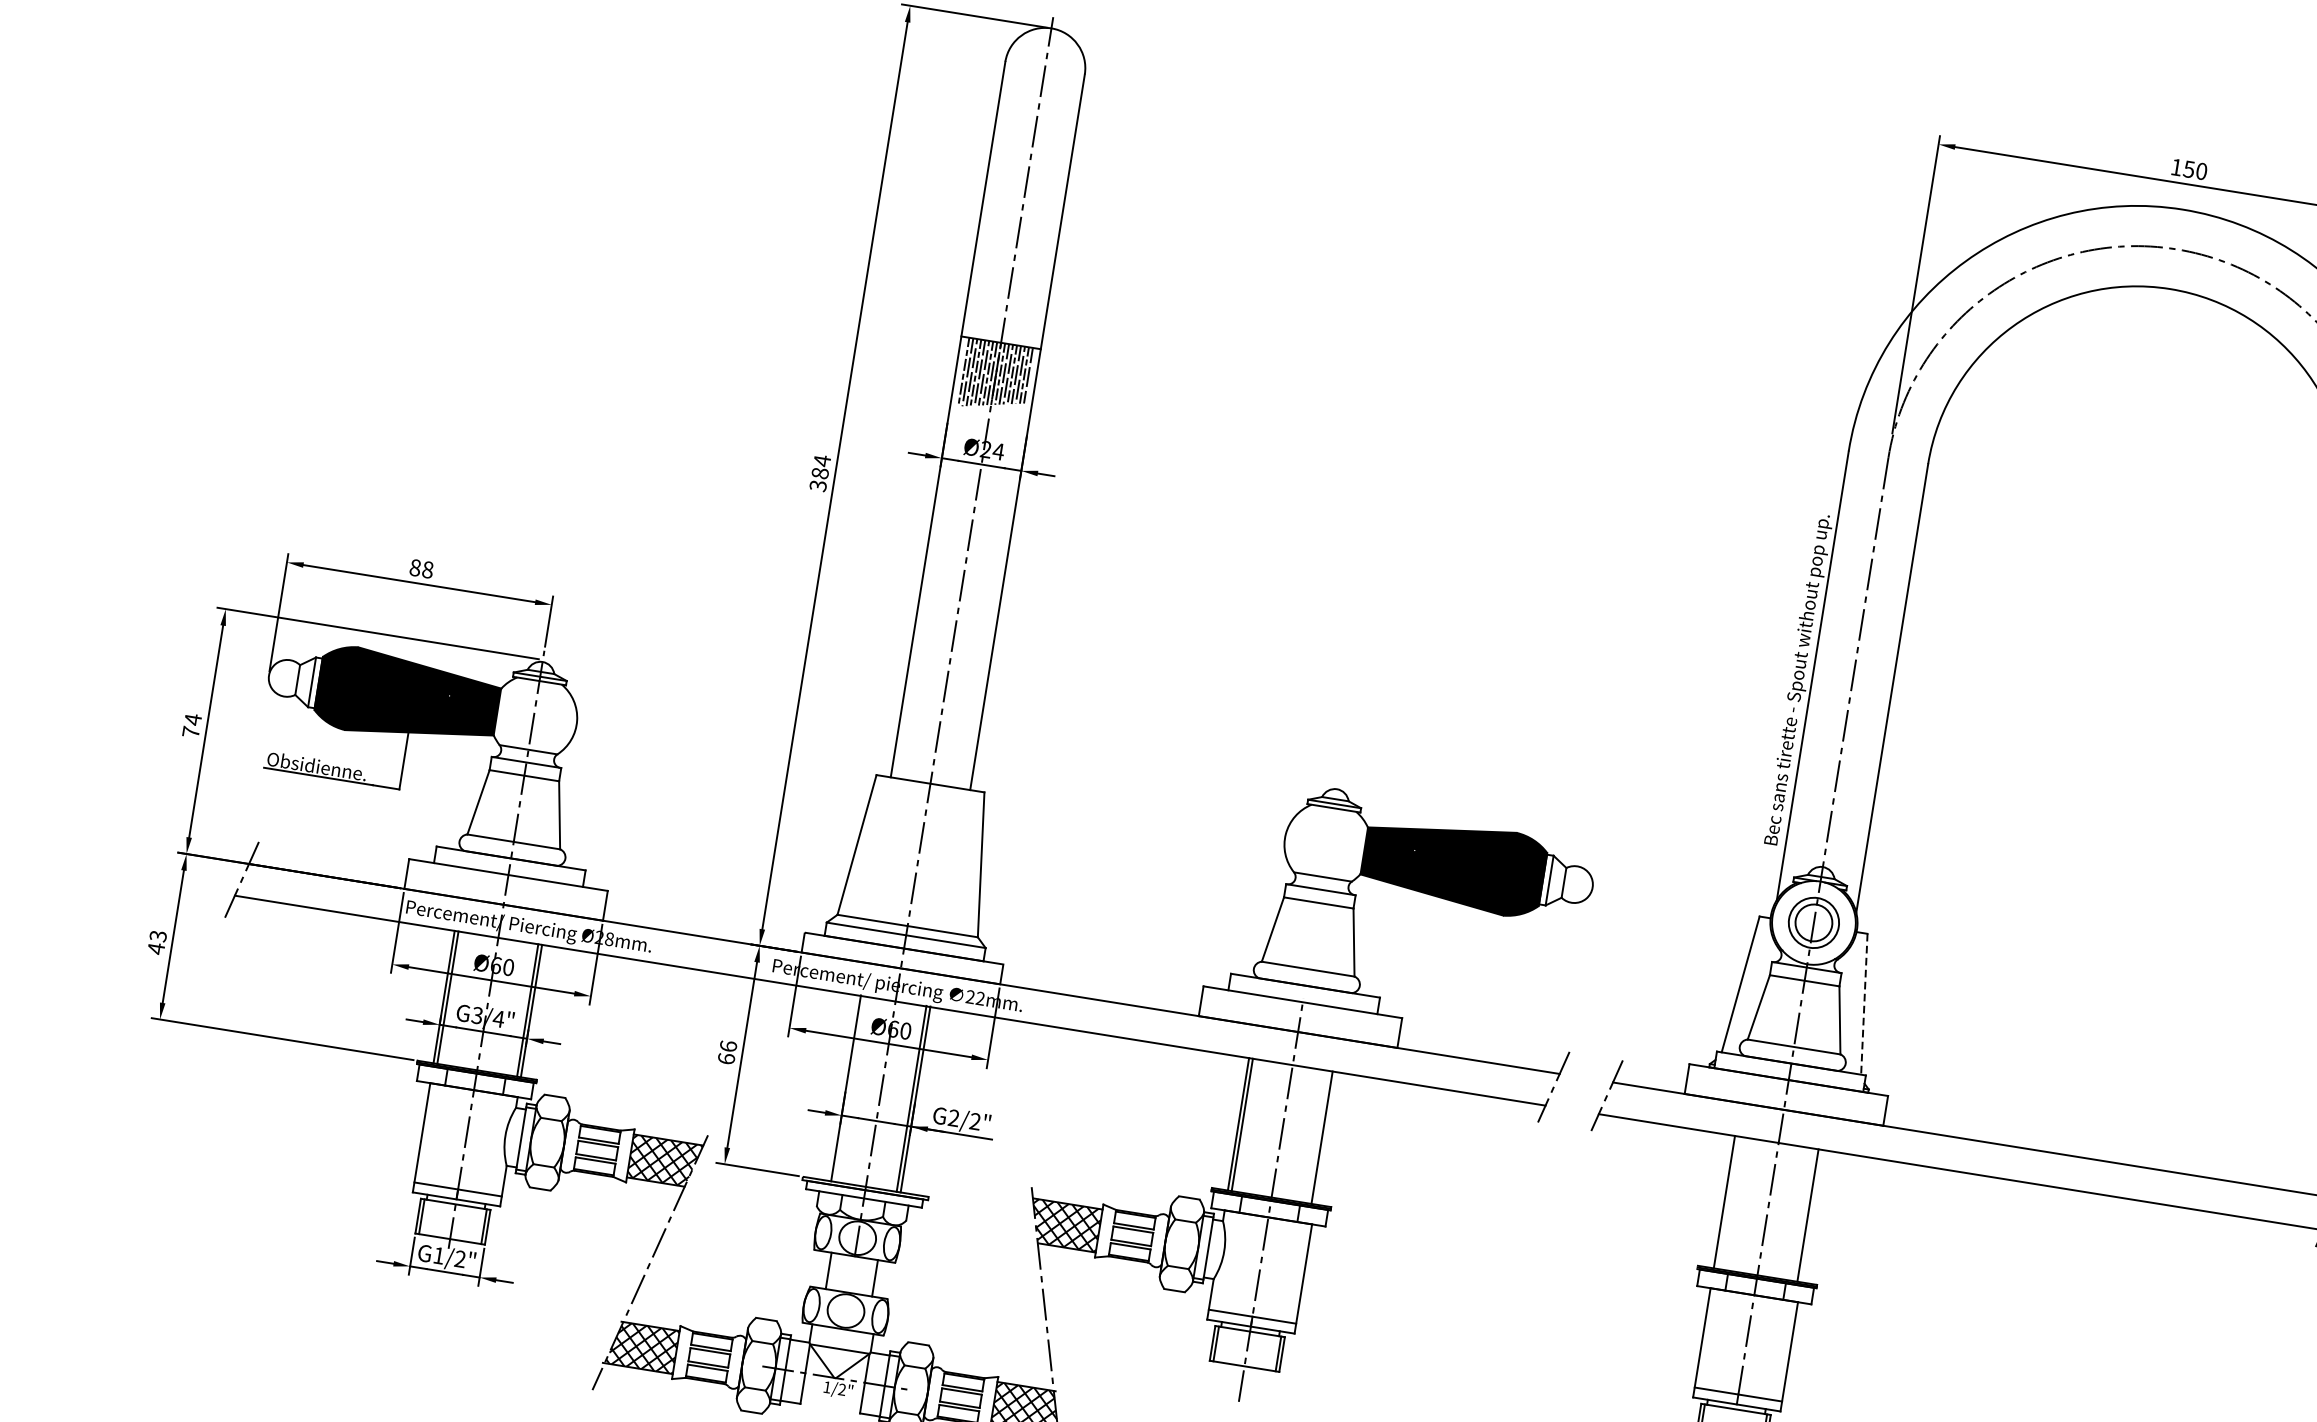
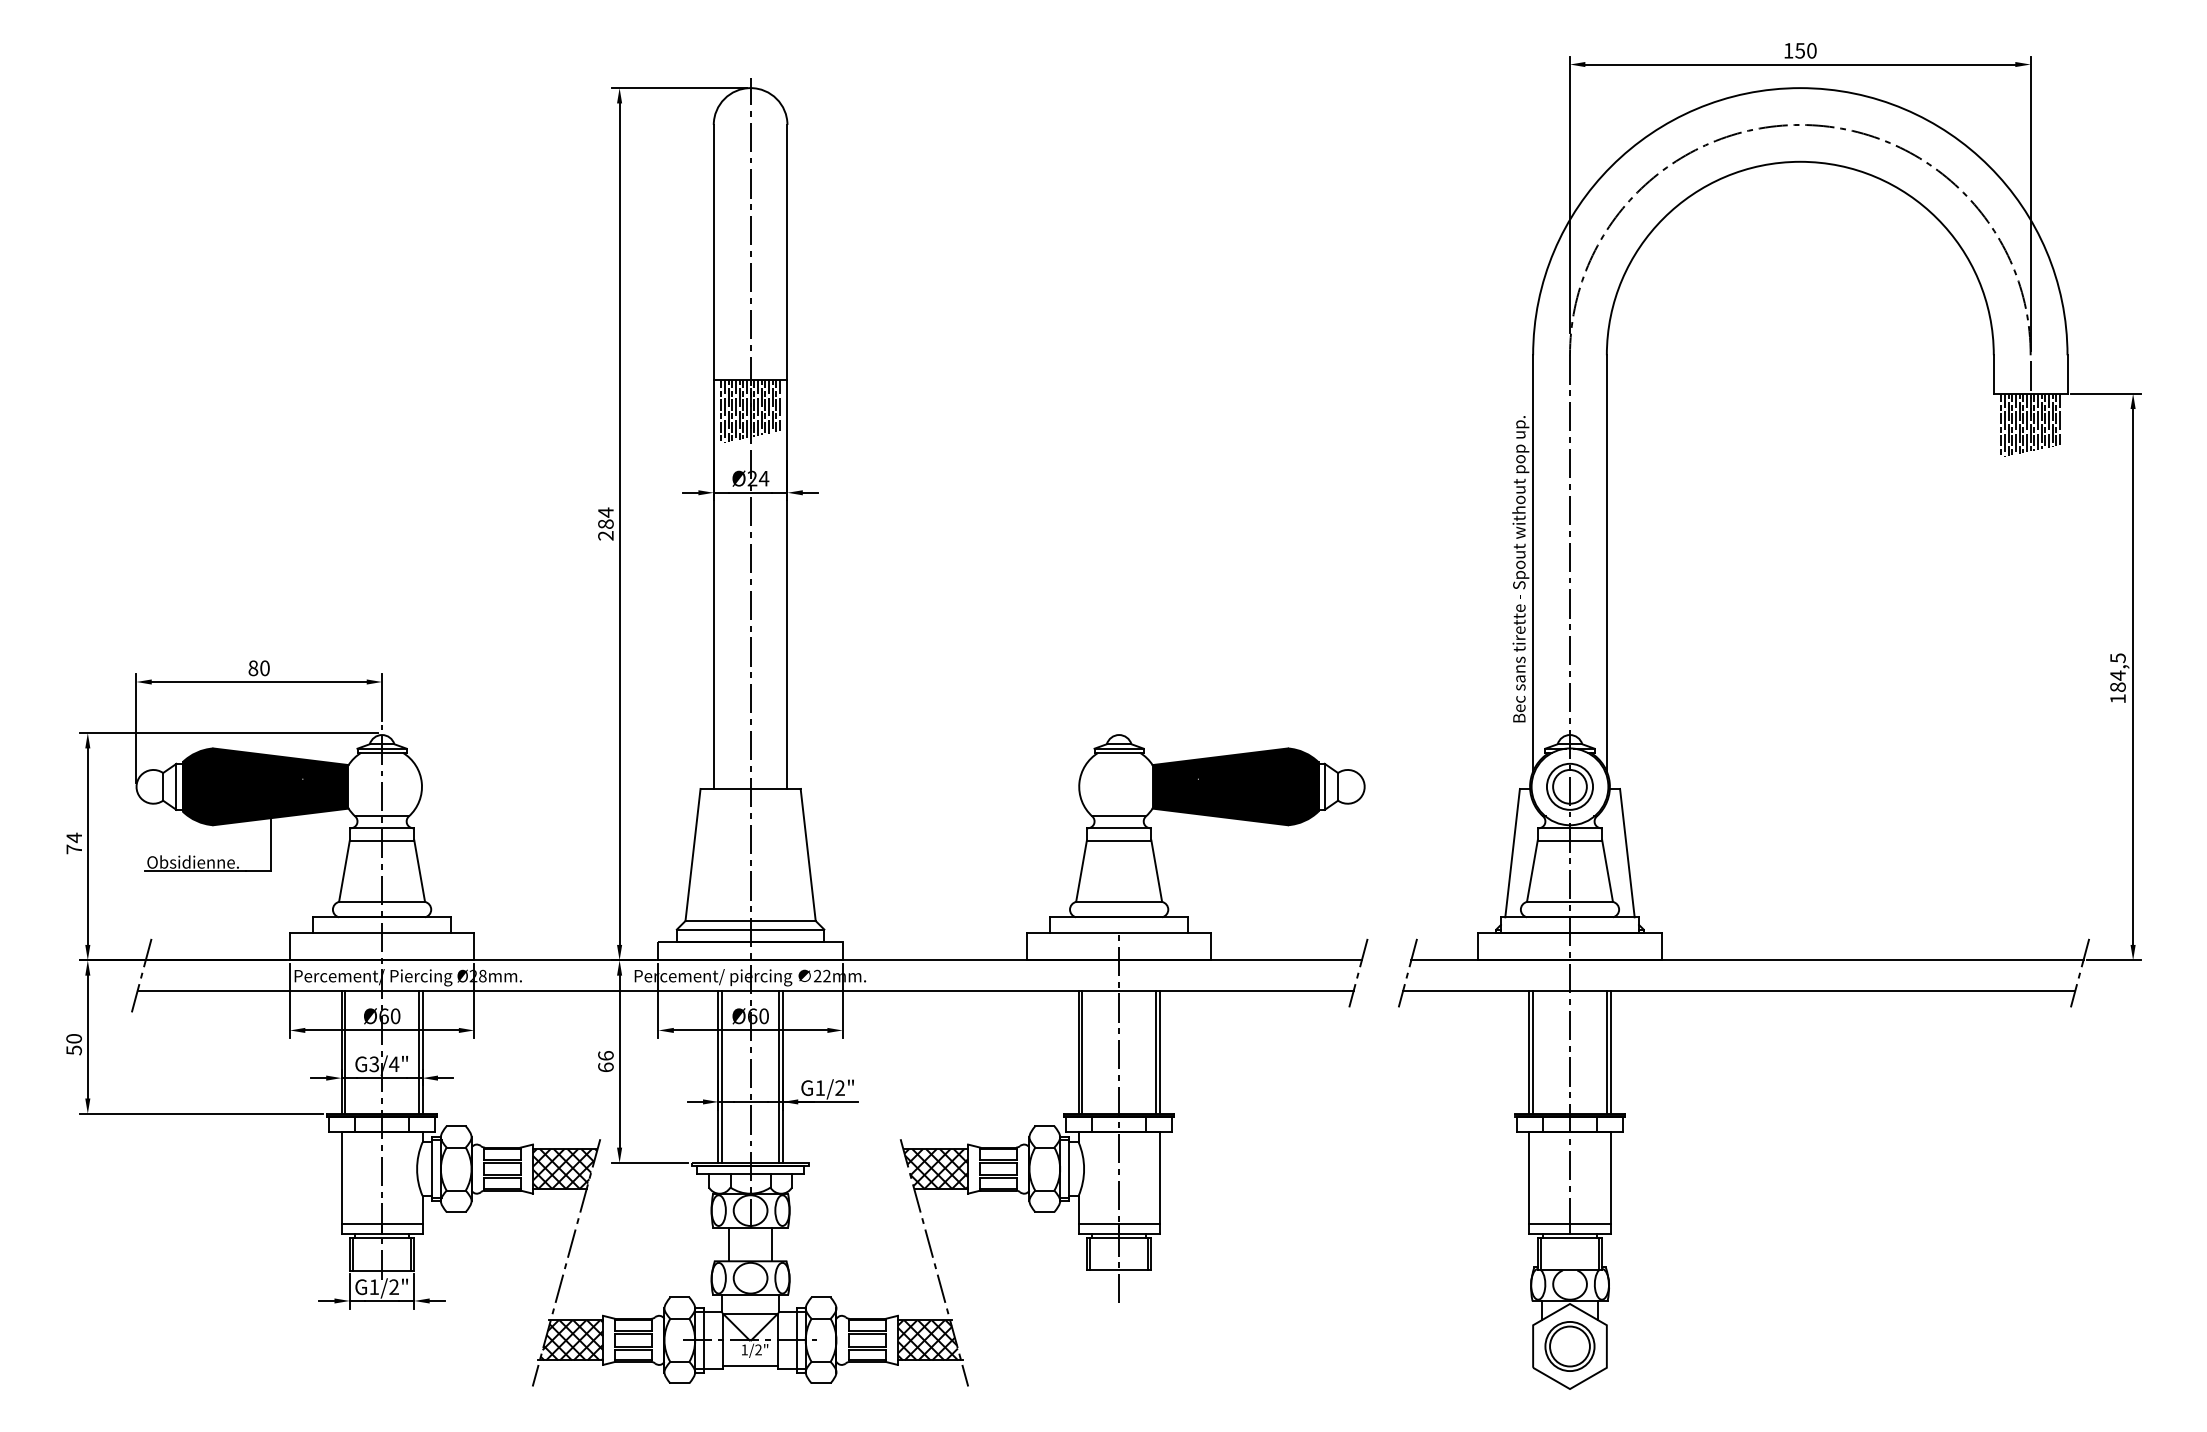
text: (817, 485) -> (605, 535), 384 -> 284
text: (427, 570) -> (264, 668), 88 -> 80
text: (156, 942) -> (73, 1044), 43 -> 50
line: (1864, 1004) -> (1627, 853), dashed -> solid
line: (850, 1088) -> (722, 1076), added
text: (954, 1117) -> (820, 1087), G2/2" -> G1/2"
line: (1325, 1138) -> (1159, 1052), added
line: (1727, 1202) -> (1532, 1052), added
line: (1811, 1216) -> (1610, 1052), added
line: (830, 1405) -> (750, 1365), added

